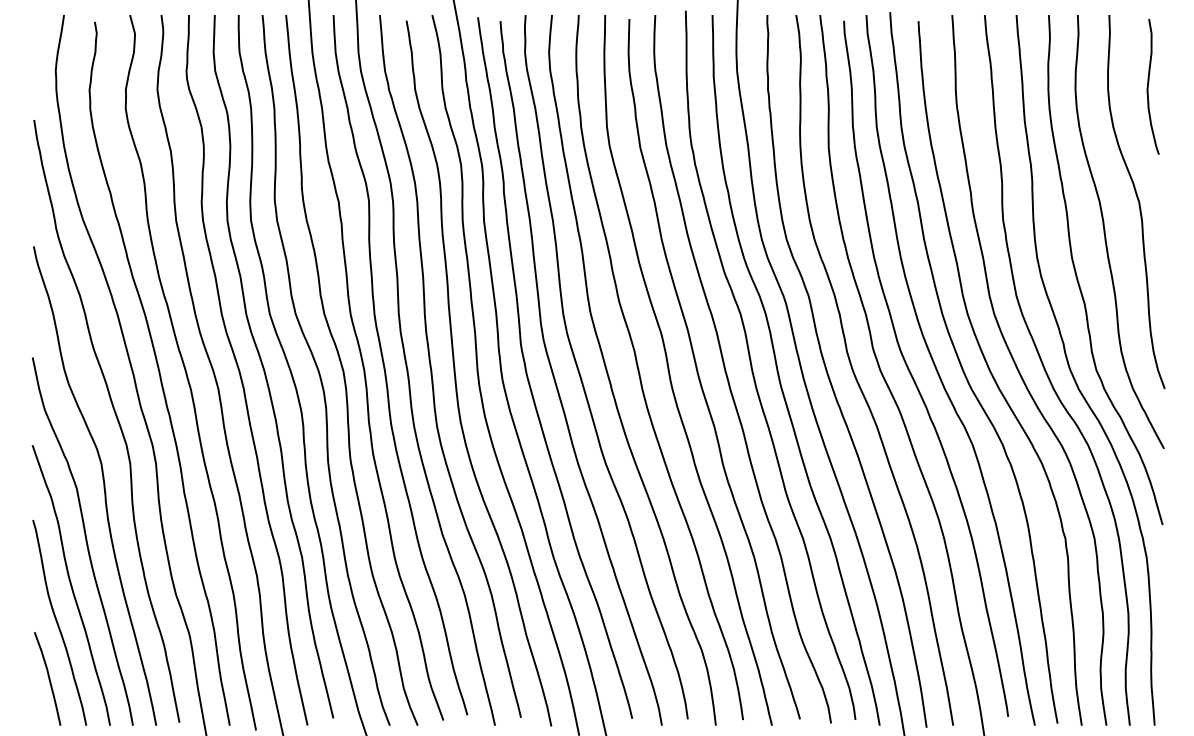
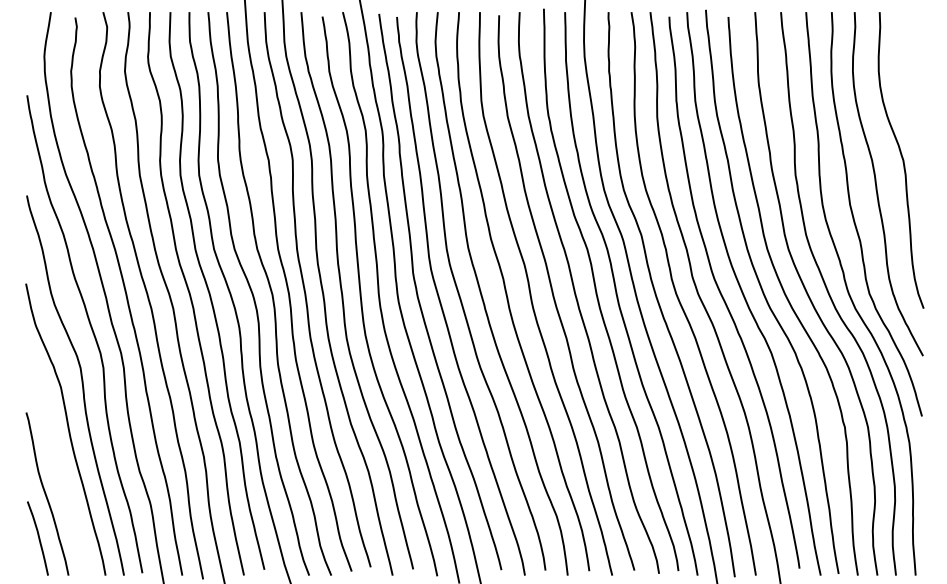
curve: (1148, 86) -> (910, 68), removed
curve: (70, 585) -> (56, 464), removed

